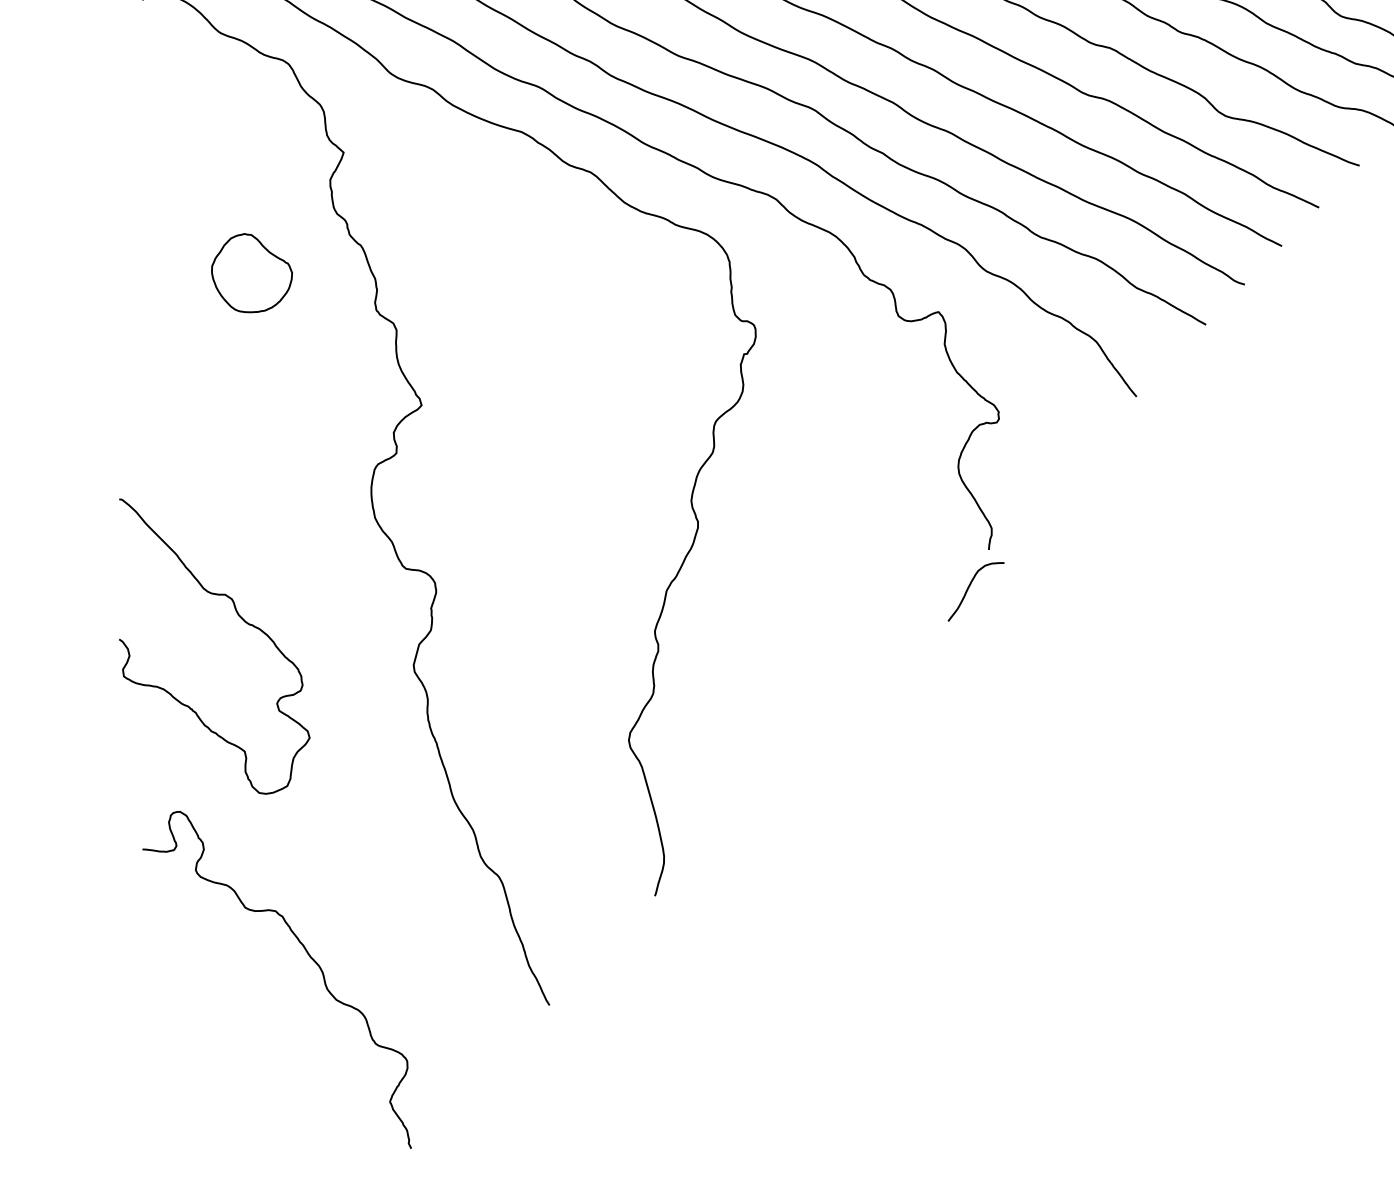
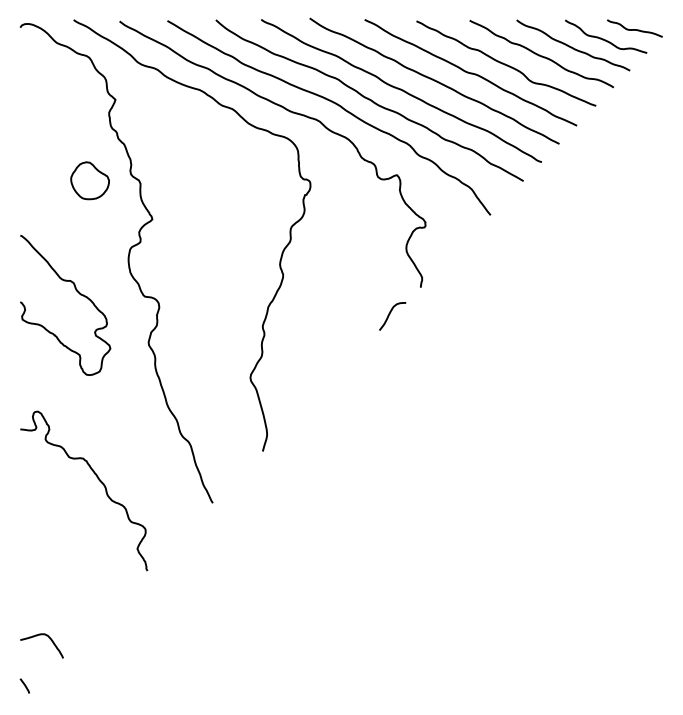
part: (250, 272) -> (89, 180), moved
curve: (971, 587) -> (390, 314), moved
curve: (240, 619) -> (77, 292), moved

